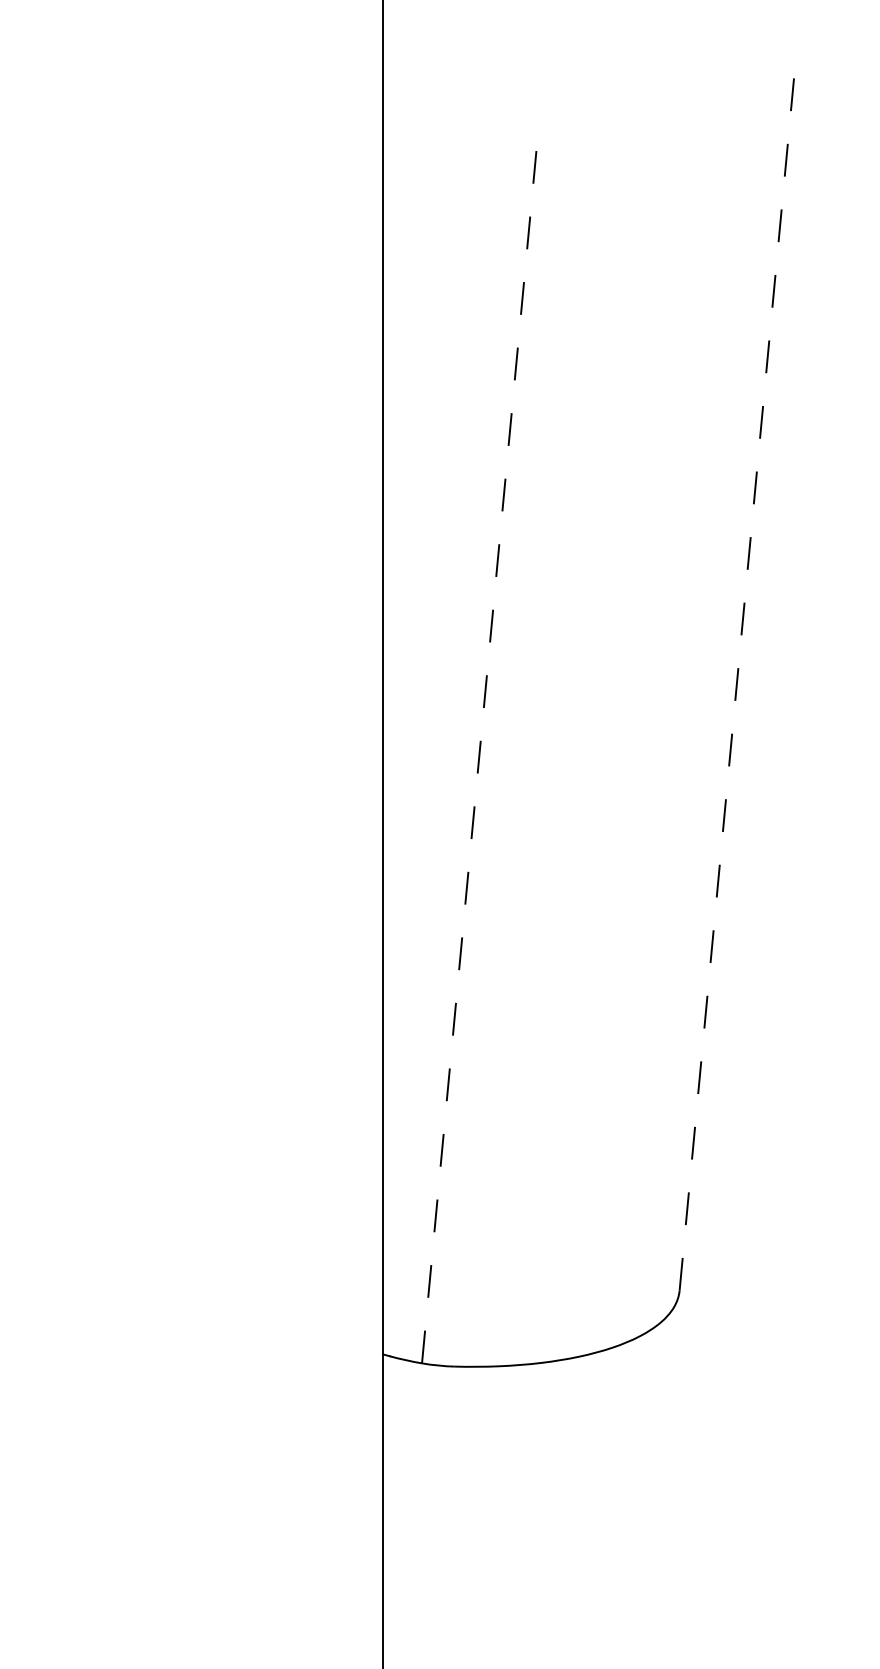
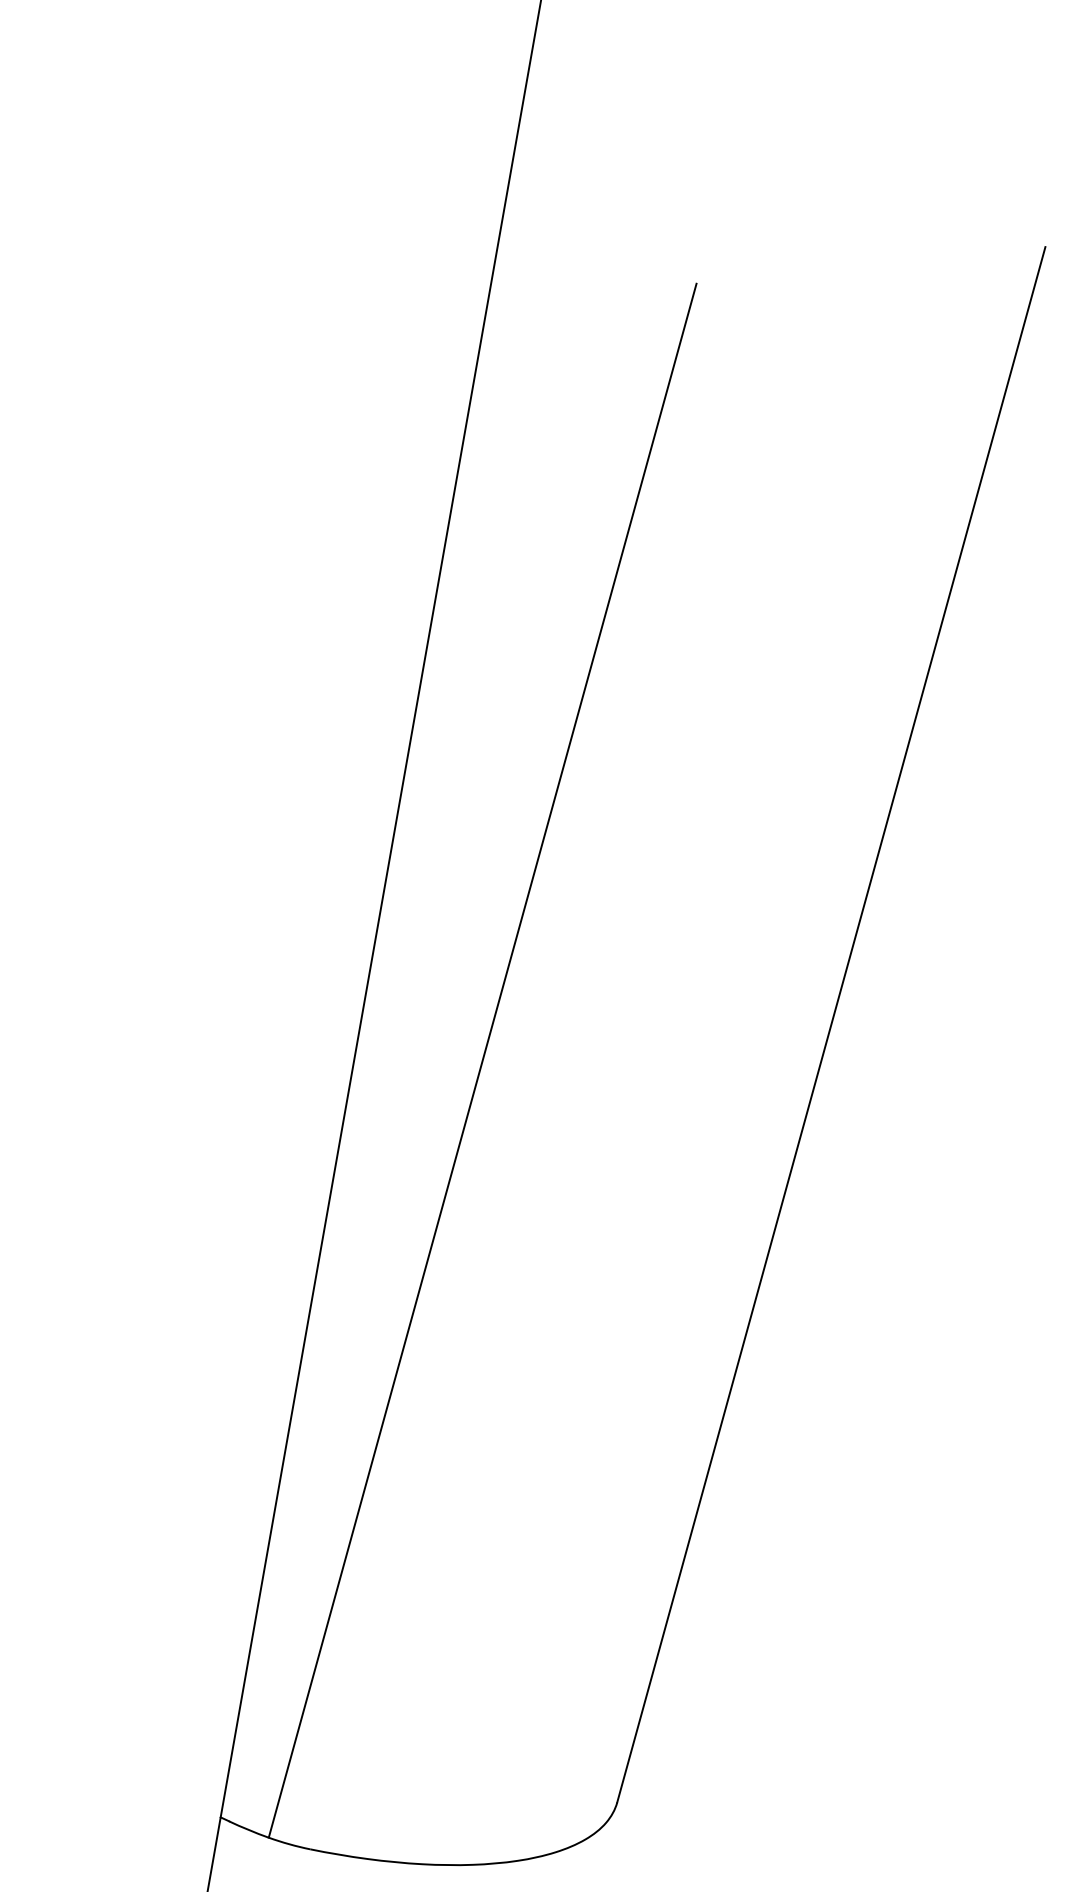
line: (737, 676) -> (831, 1024), dashed -> solid
line: (479, 750) -> (482, 1061), dashed -> solid

